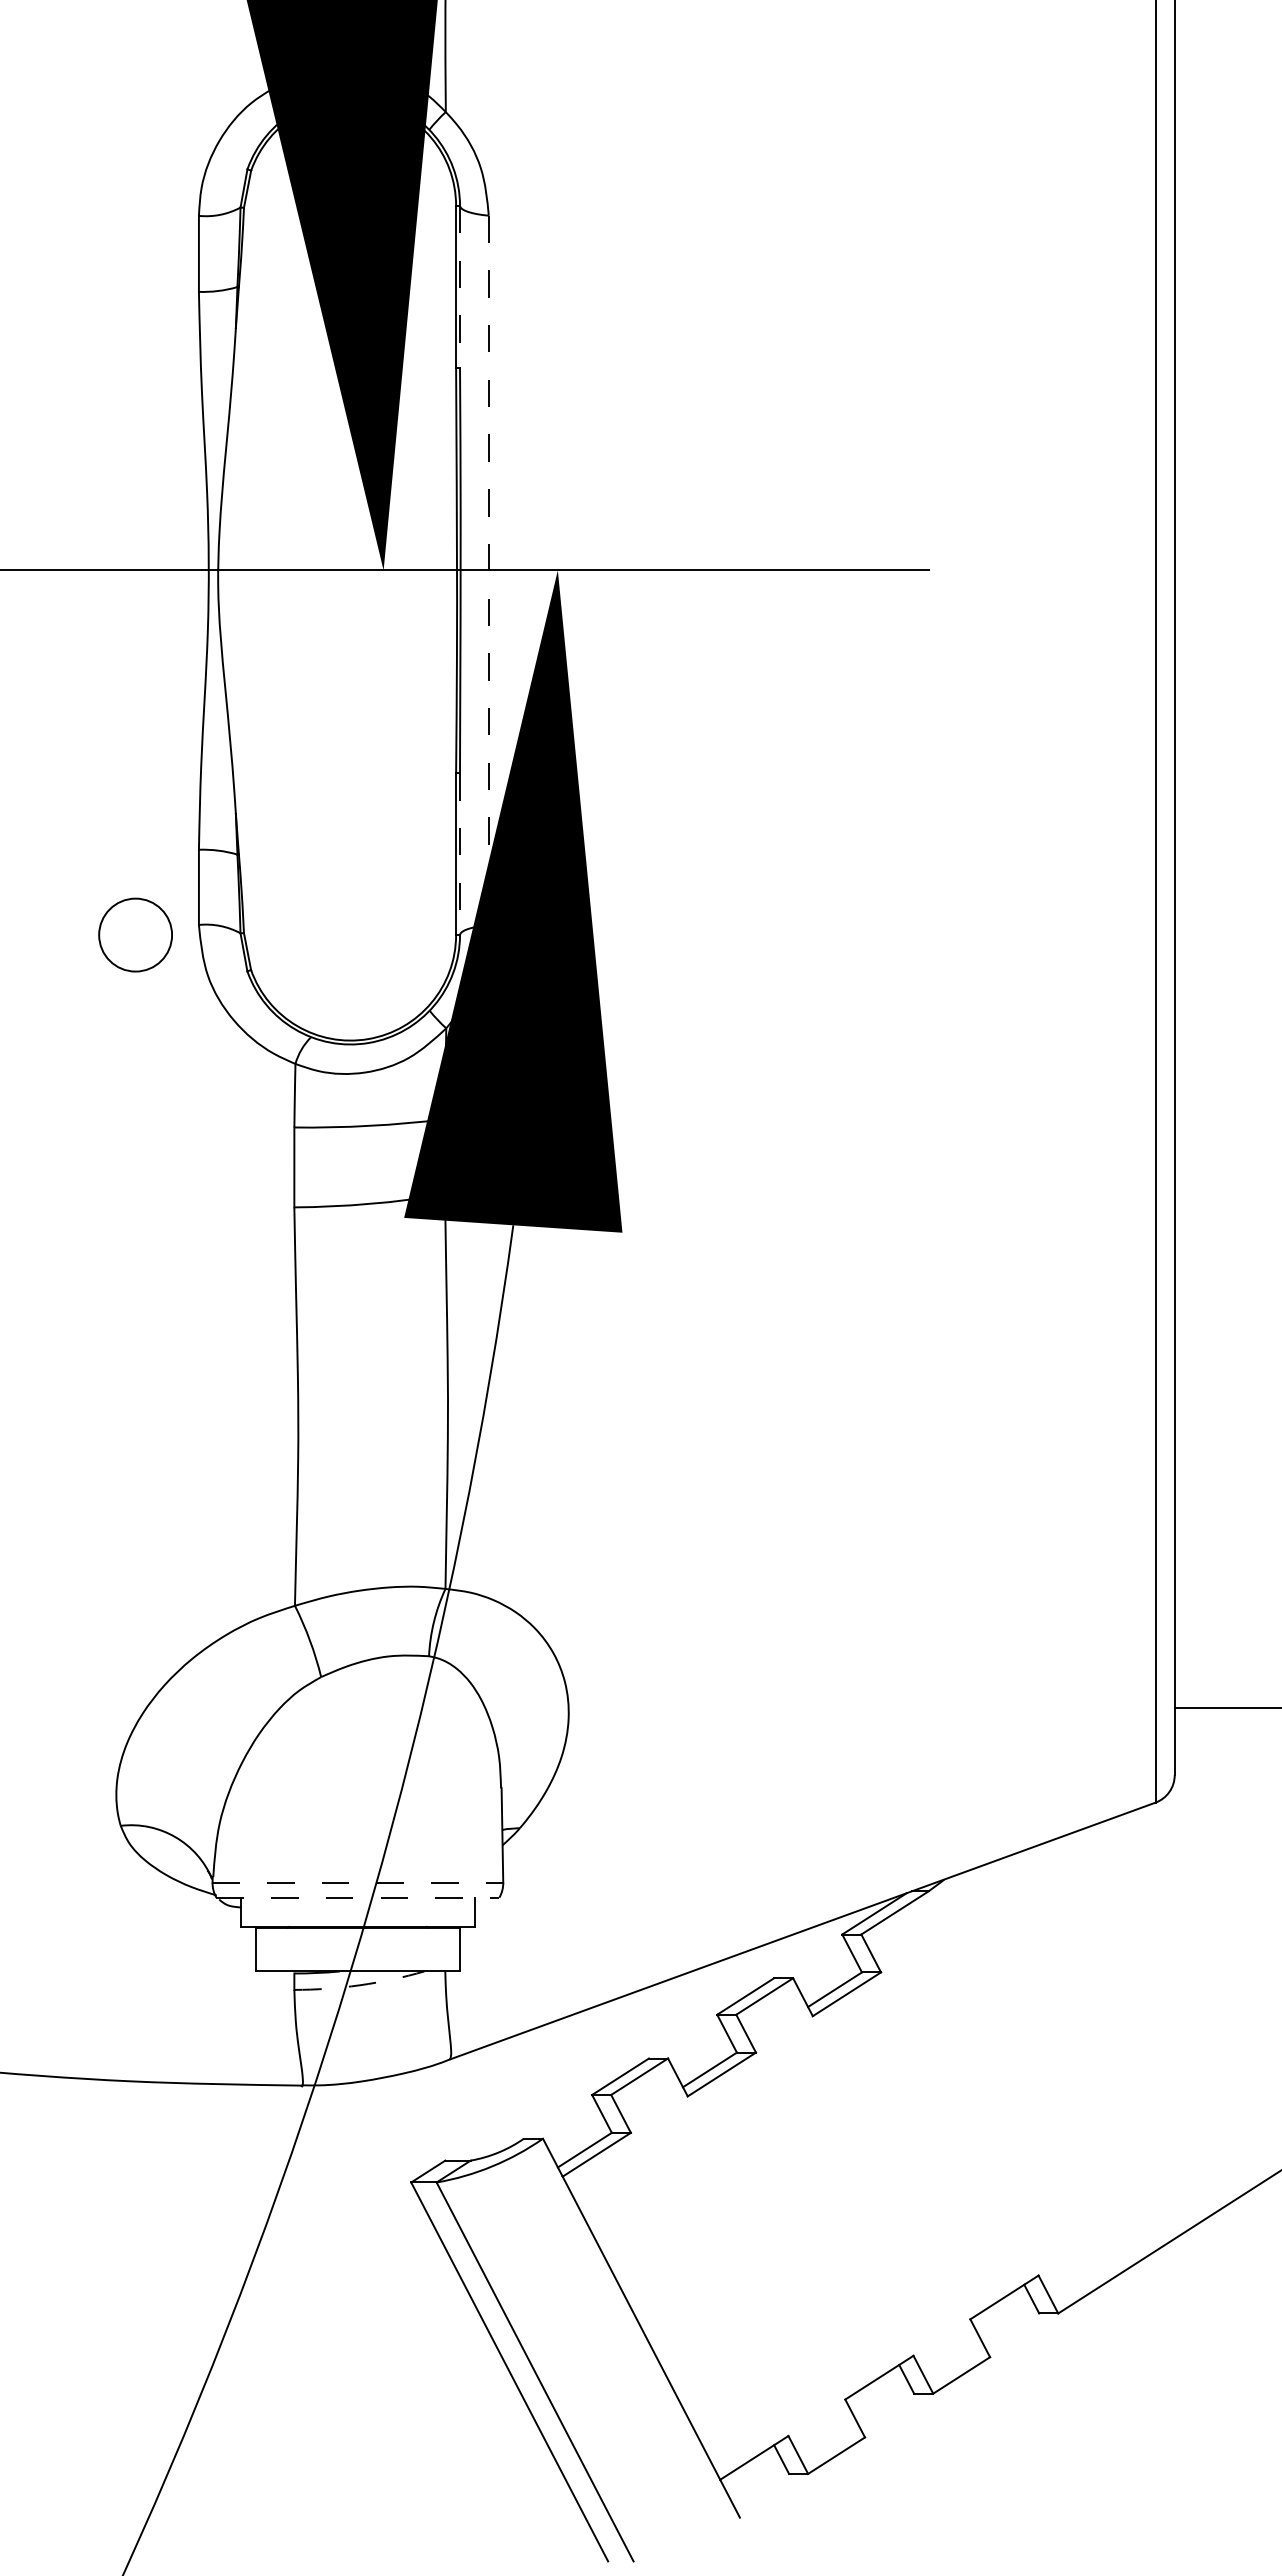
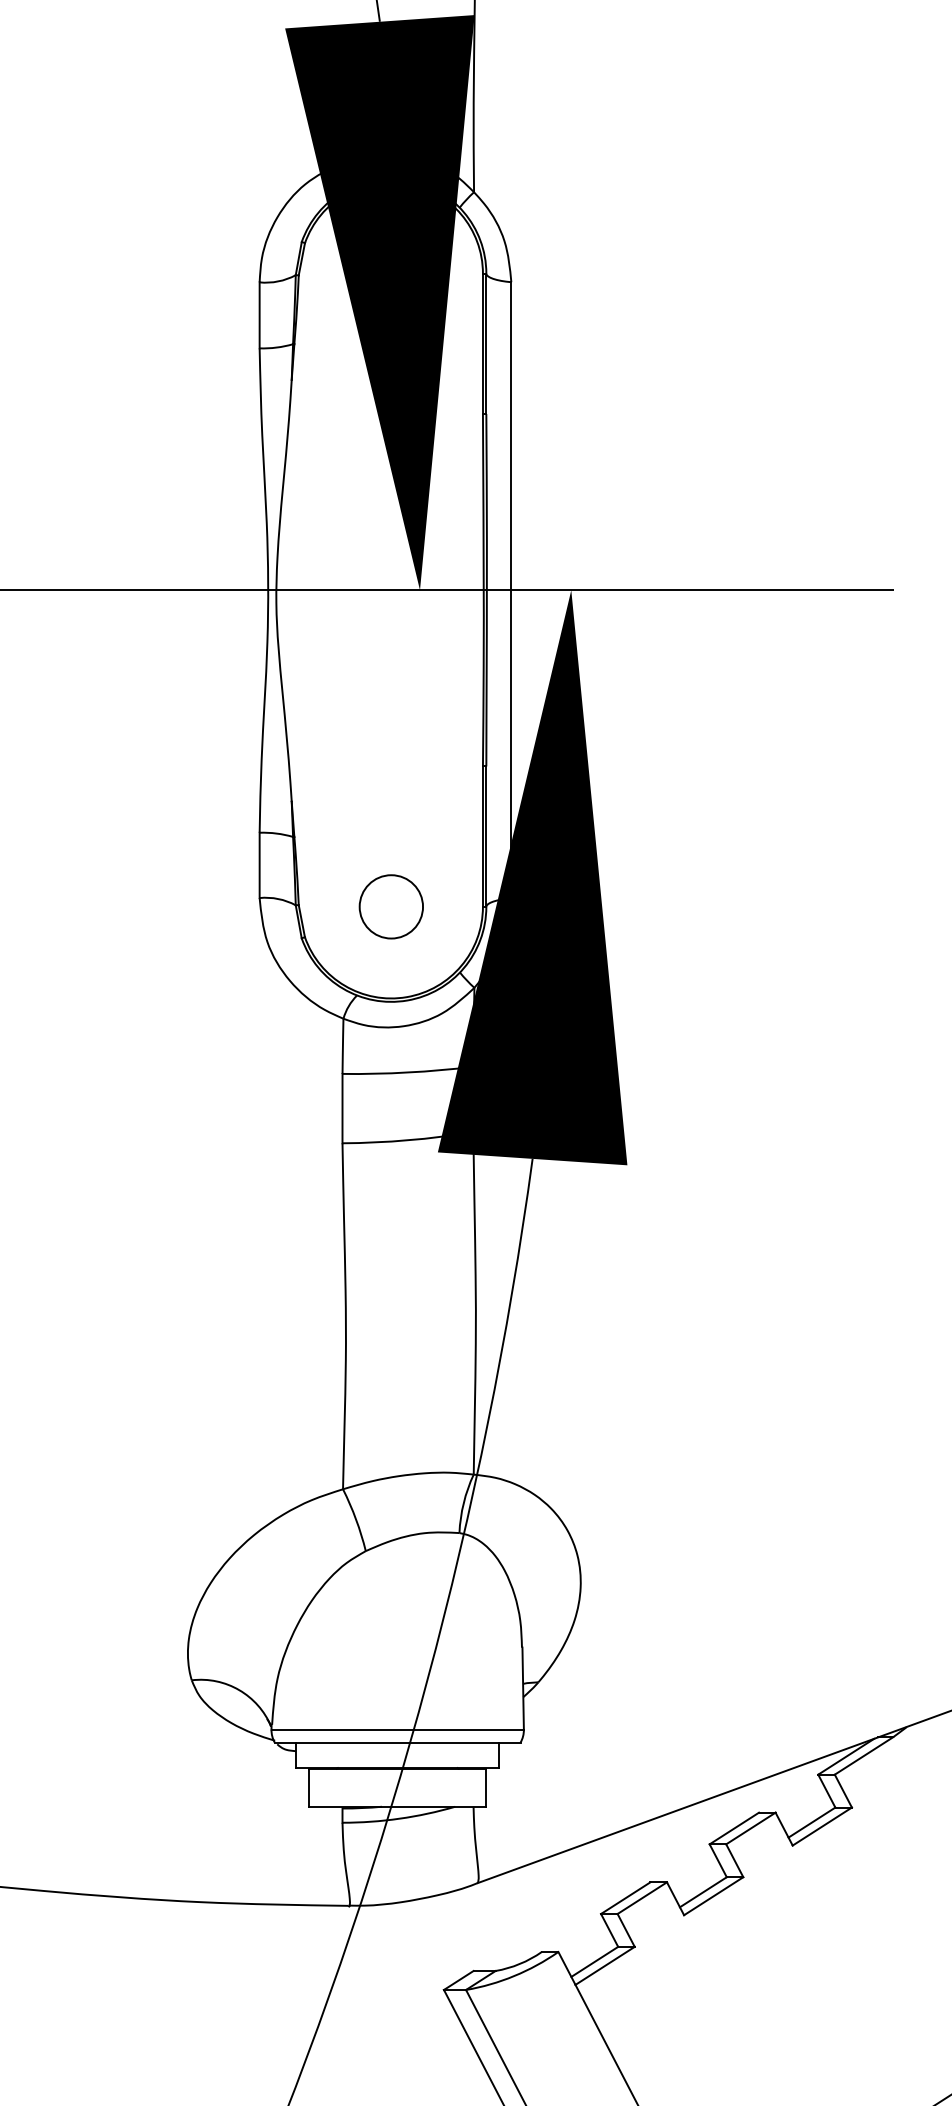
line: (460, 286) -> (486, 343), dashed -> solid
line: (488, 570) -> (511, 590), dashed -> solid
line: (460, 854) -> (486, 836), dashed -> solid
circle: (135, 934) -> (391, 906), moved
line: (358, 1882) -> (398, 1729), dashed -> solid
line: (358, 1897) -> (398, 1742), dashed -> solid
arc: (359, 1985) -> (399, 1818), dashed -> solid

